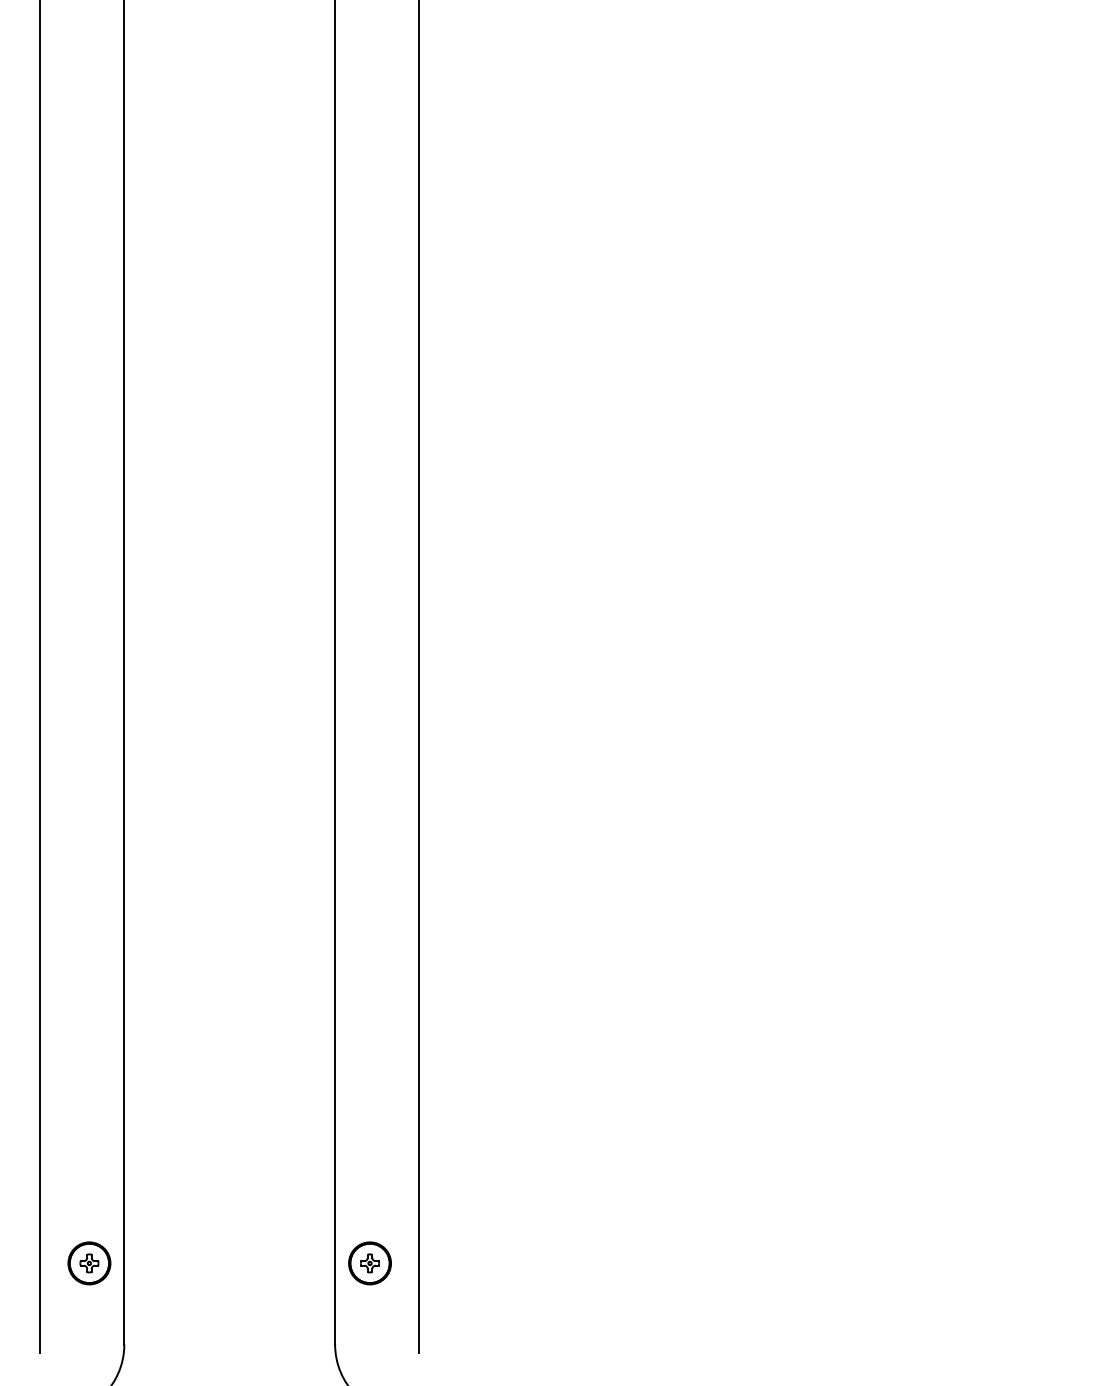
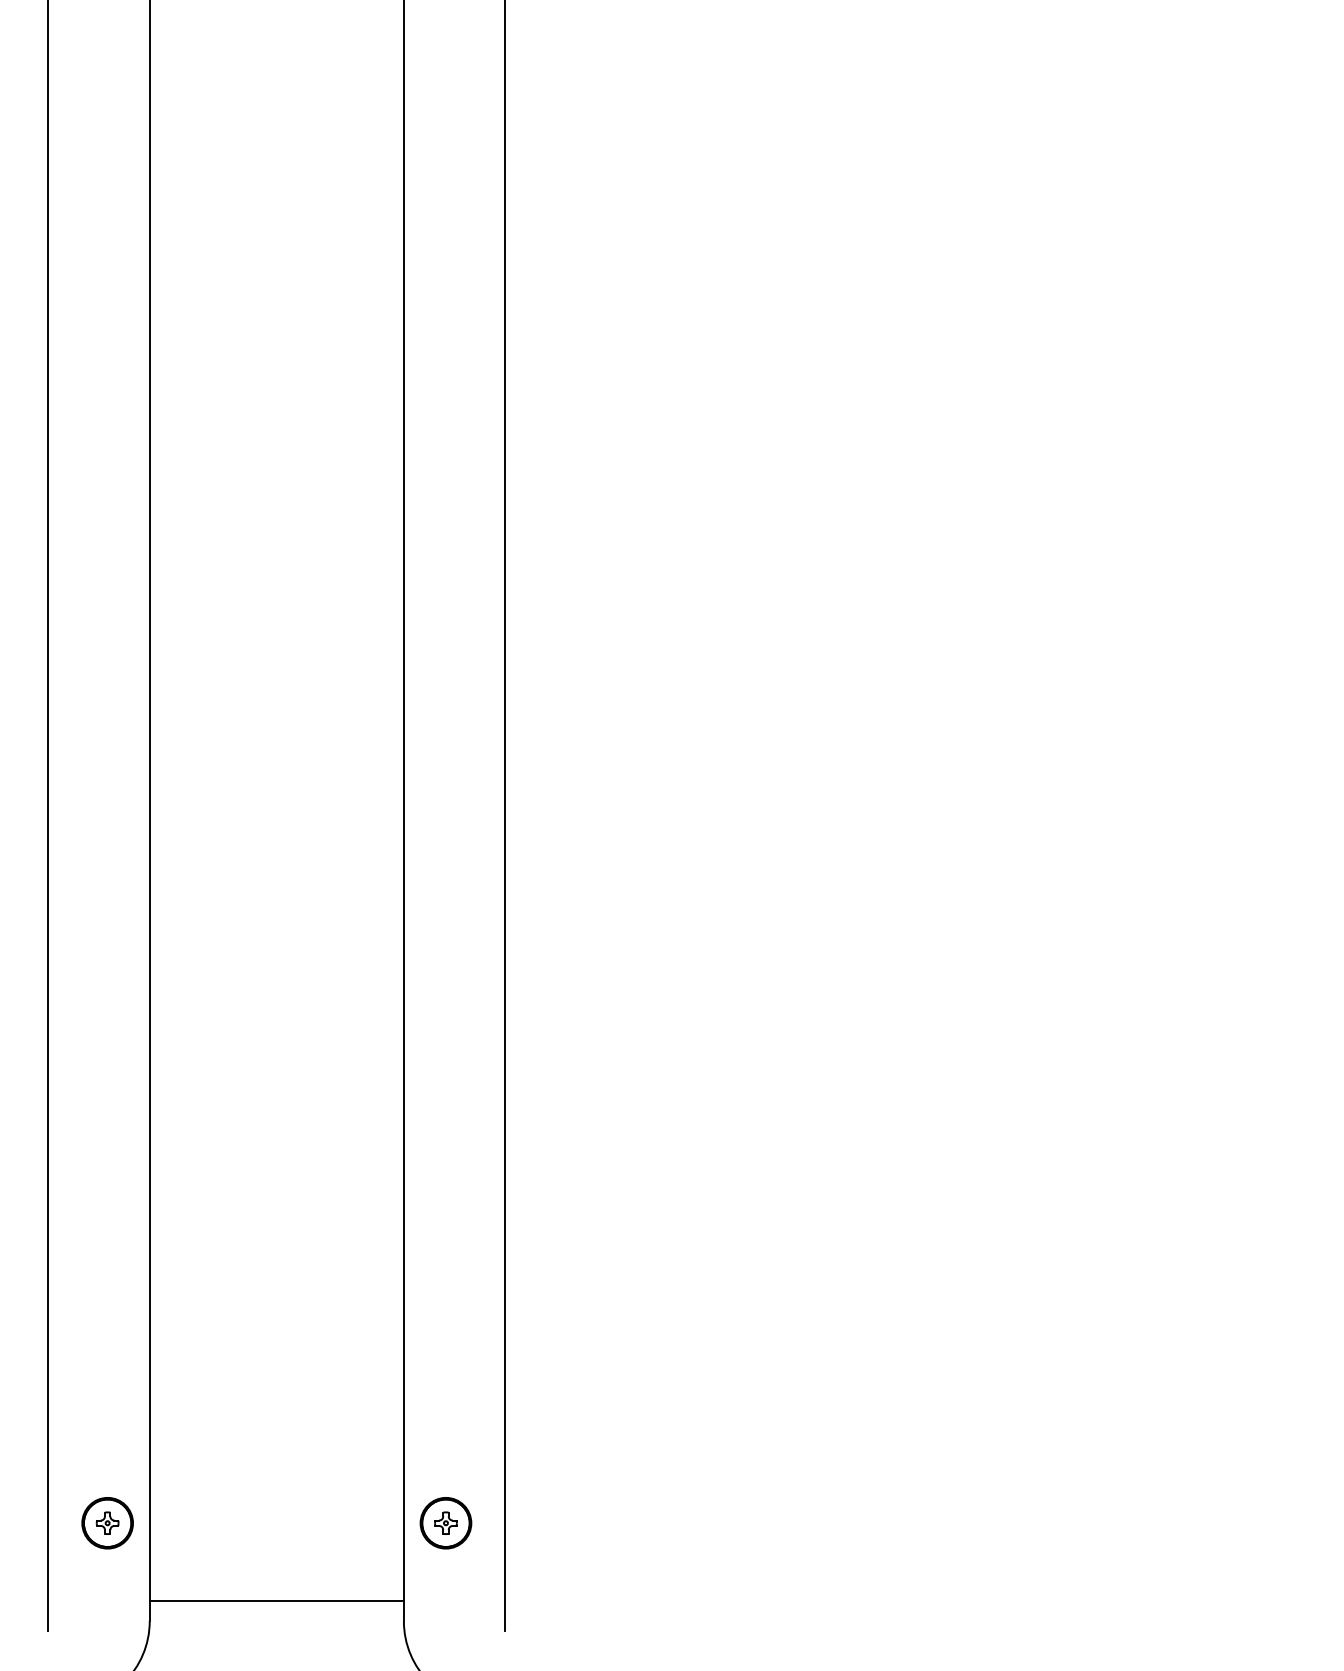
line: (229, 1328) -> (276, 1601), added

